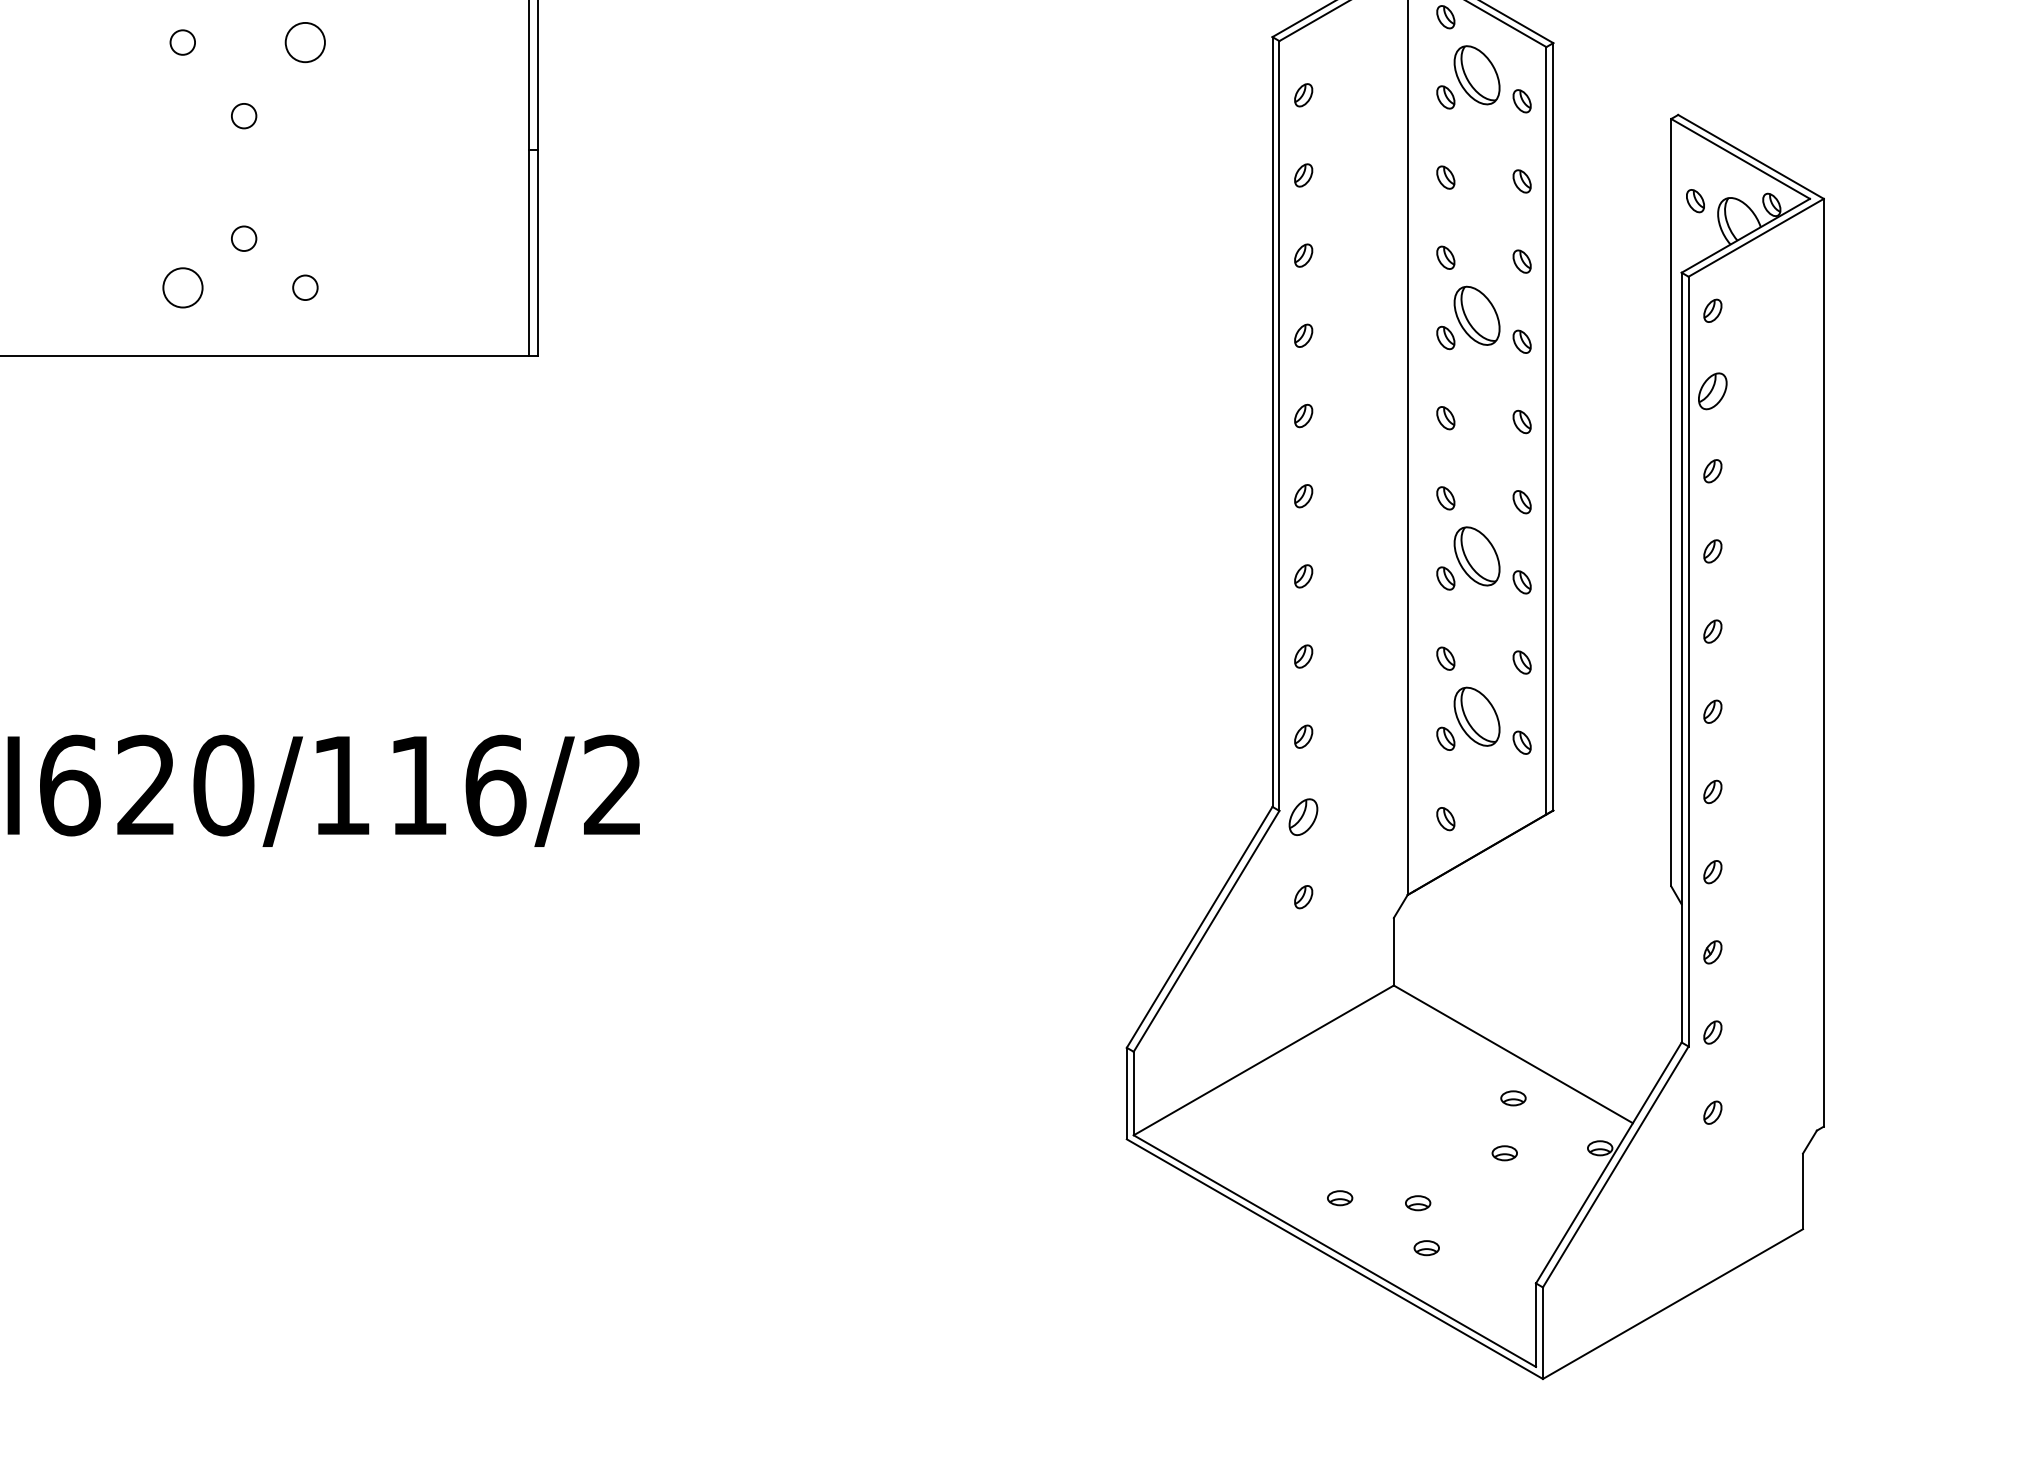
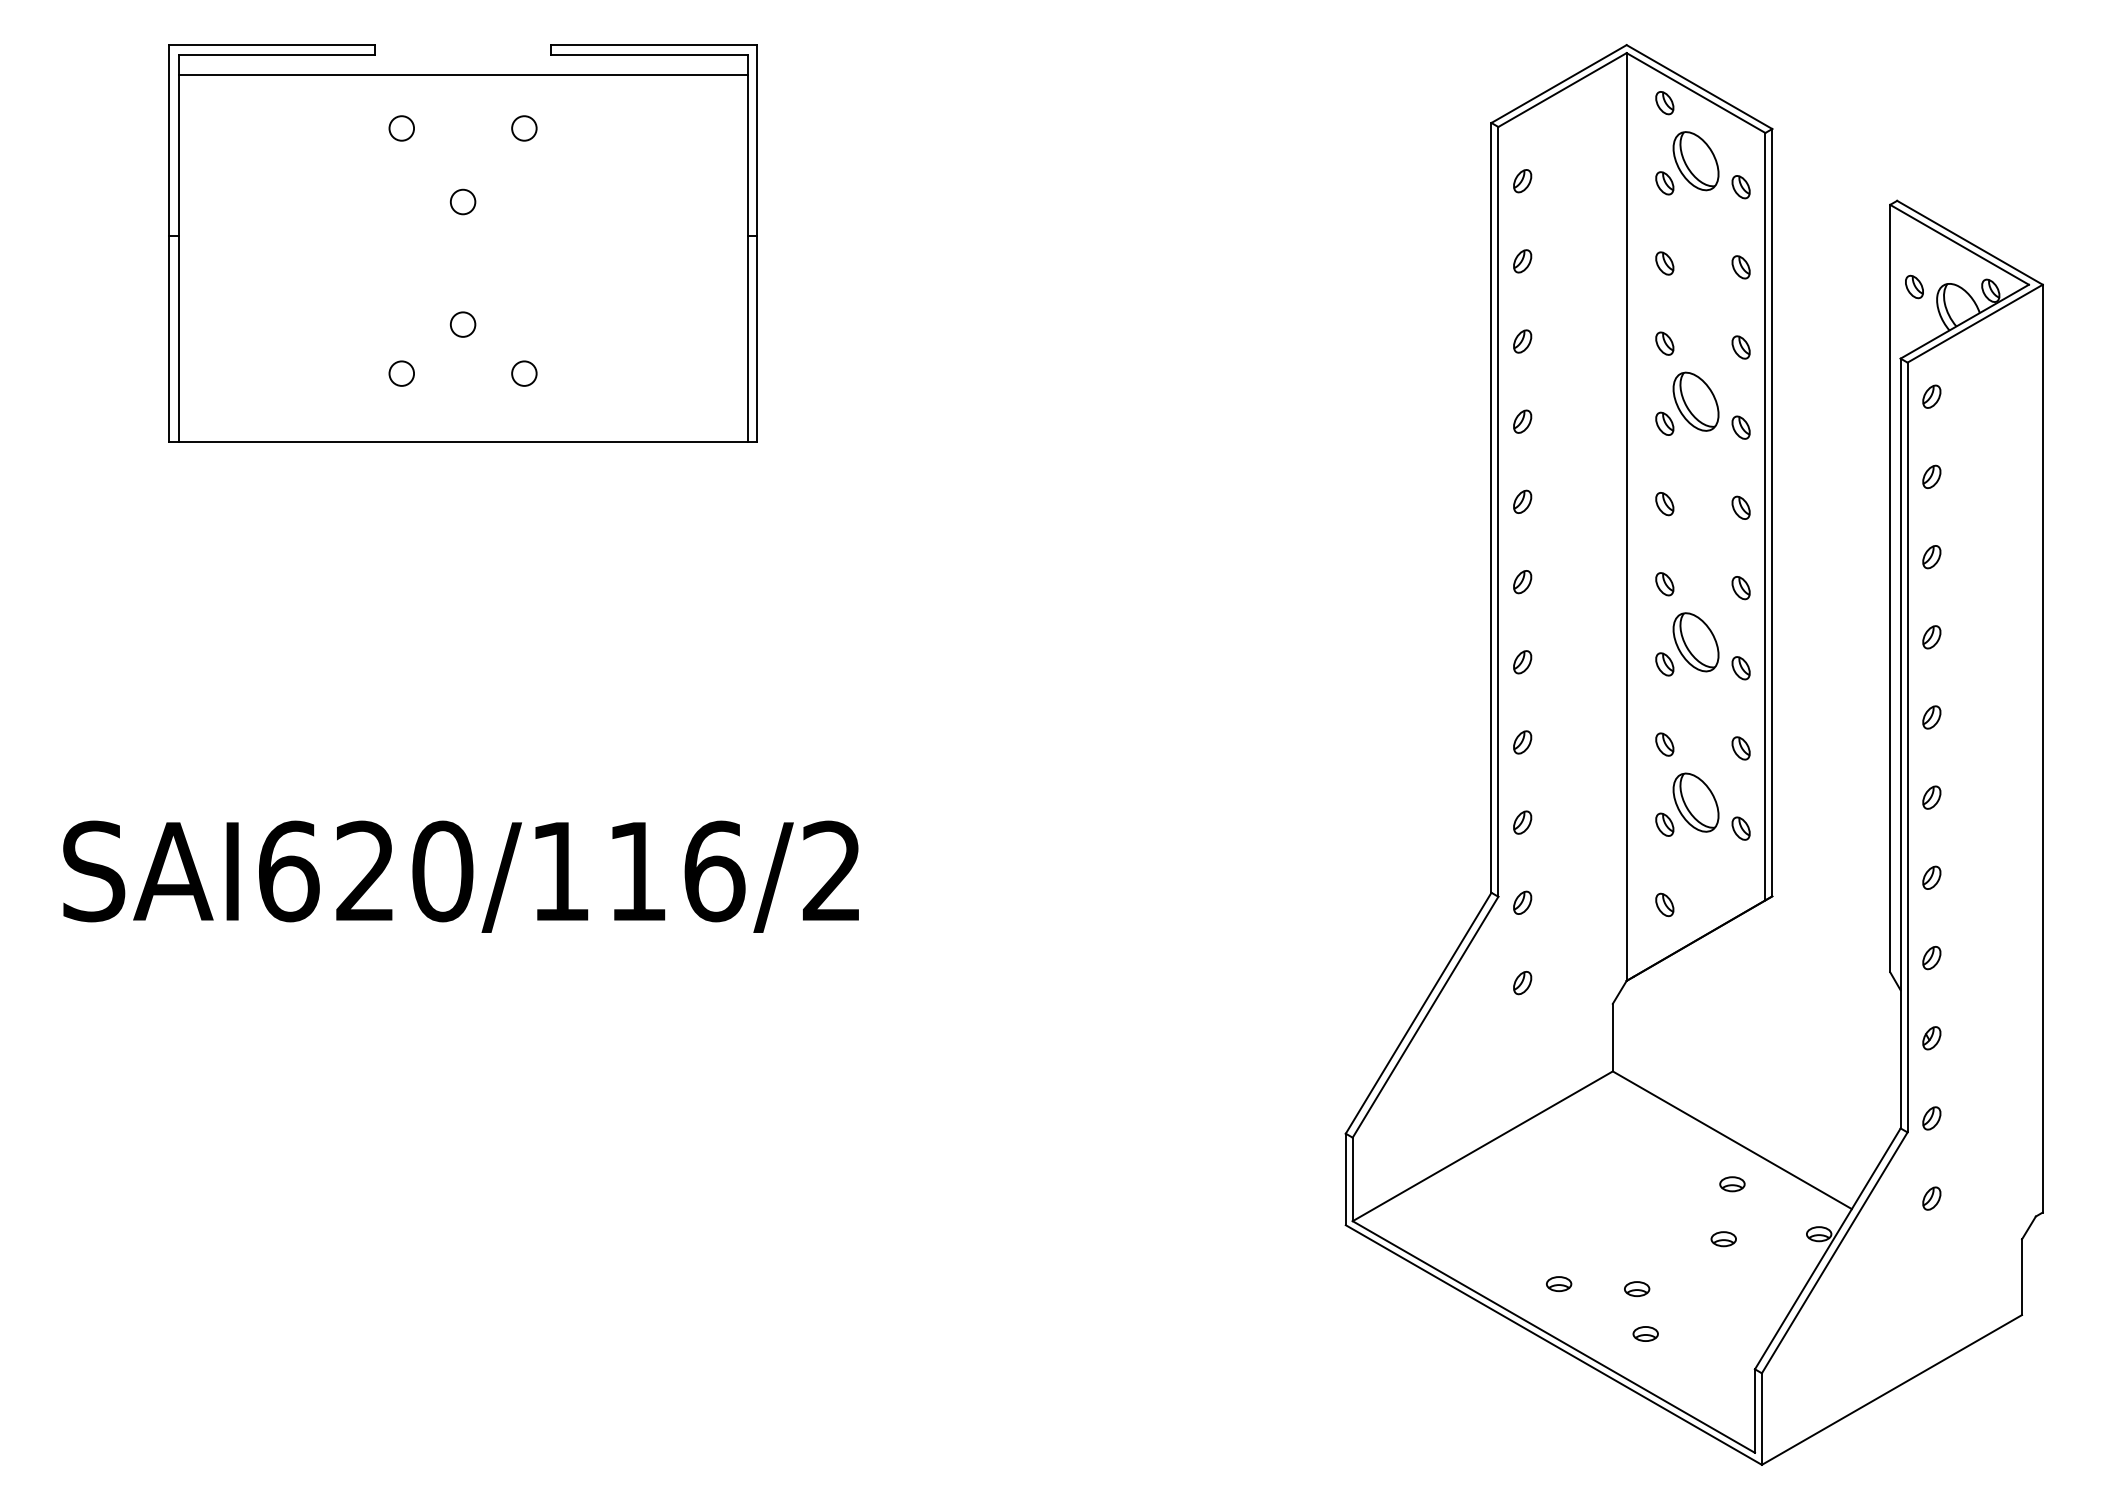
circle: (305, 42) -> (524, 128), size x0.62
circle: (182, 287) -> (401, 373), size x0.62
part: (1712, 390) -> (1931, 476), size x0.62
part: (1303, 816) -> (1522, 902), size x0.62

